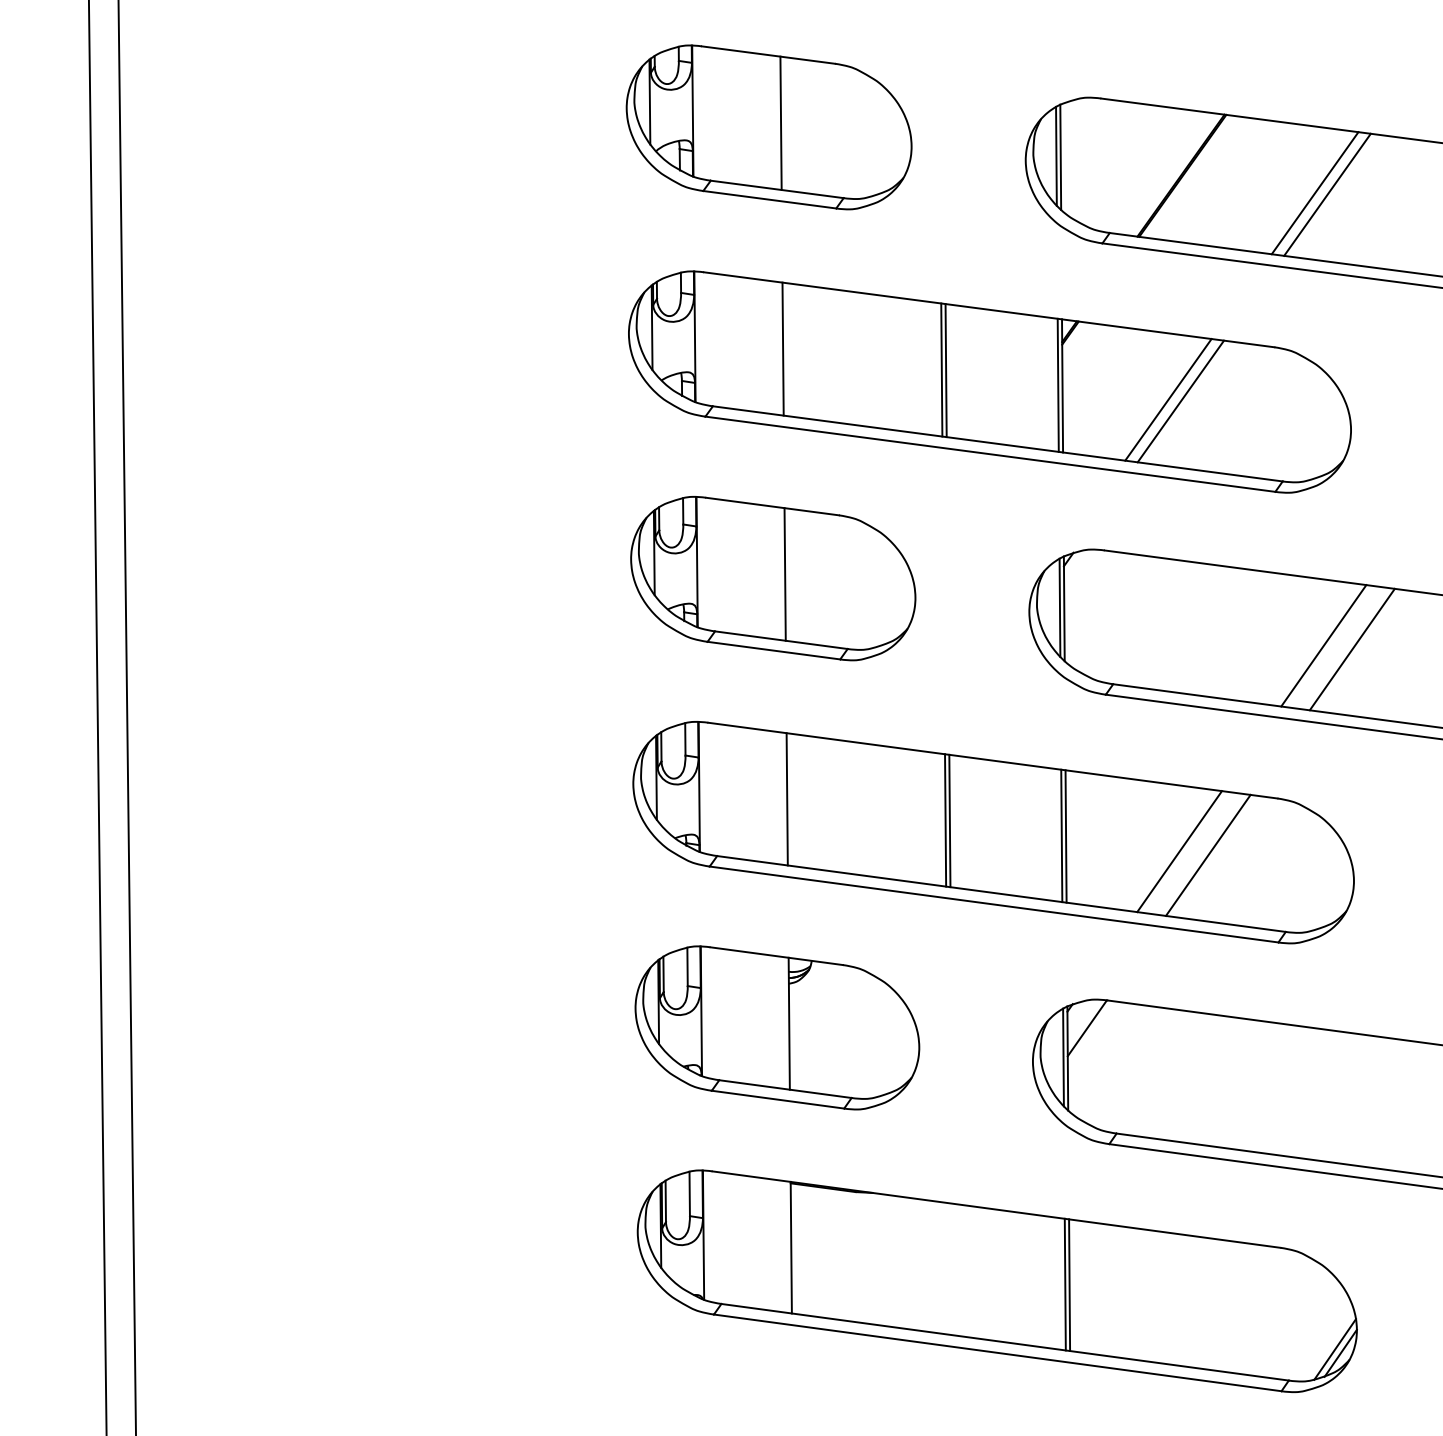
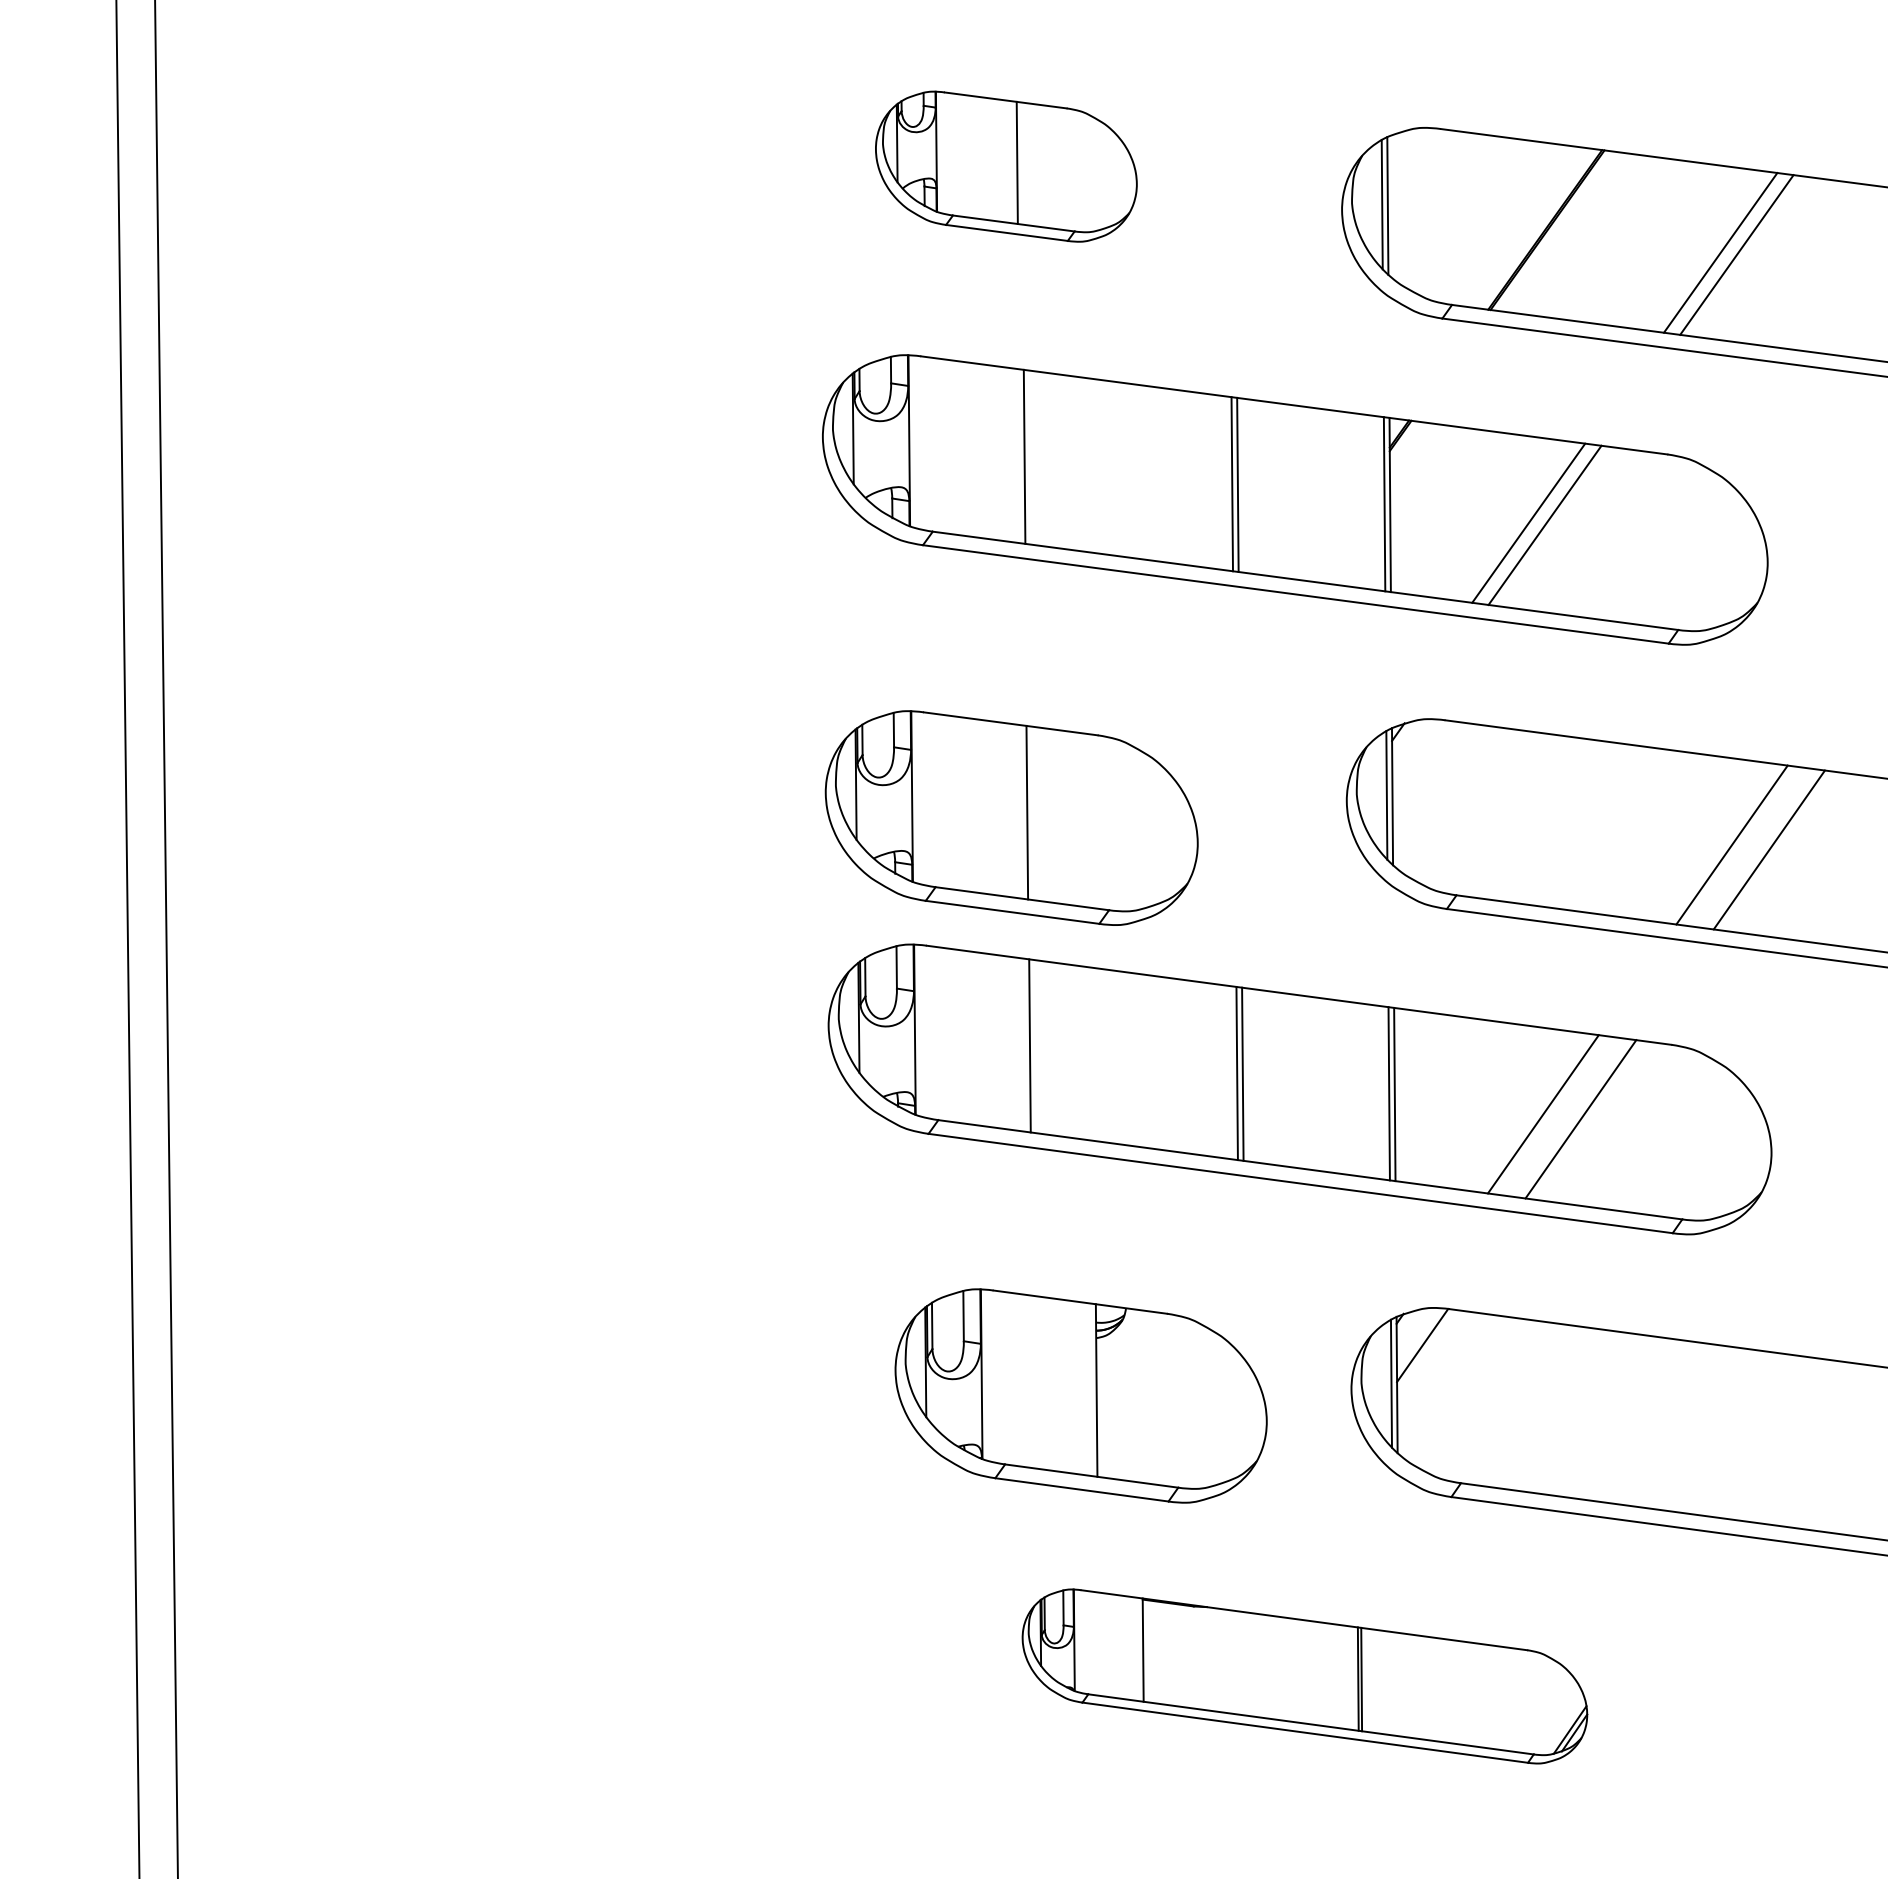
part: (769, 127) -> (1006, 166), size x0.7
part: (773, 578) -> (1011, 817), moved
part: (776, 1027) -> (1080, 1395), moved
part: (997, 1281) -> (1304, 1676), size x0.6

